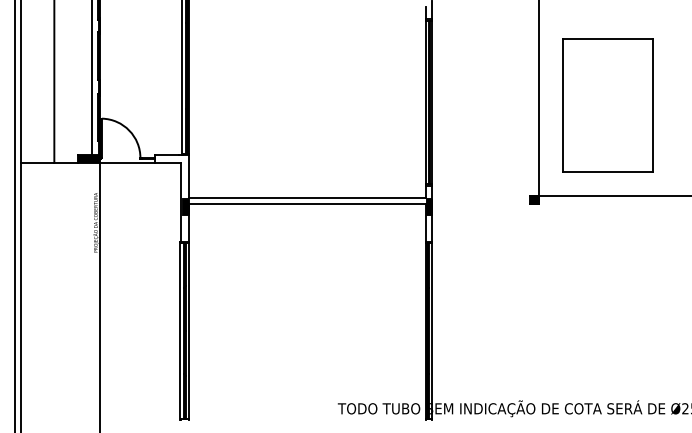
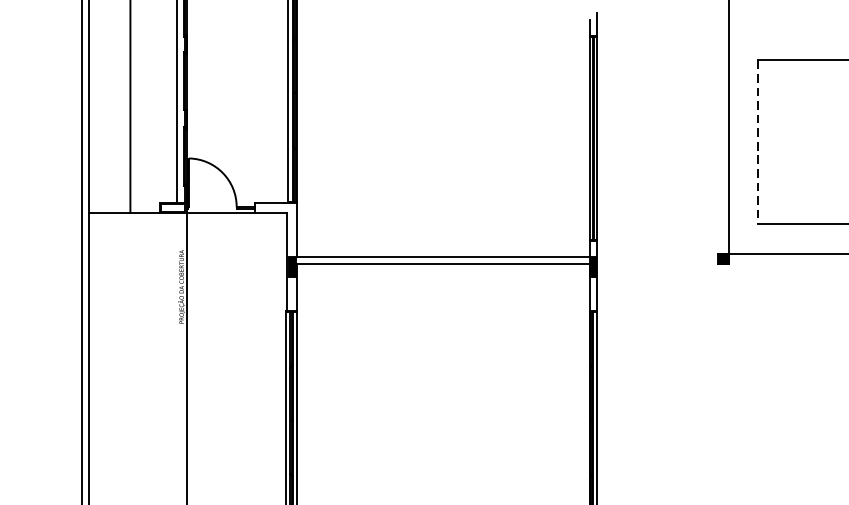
line: (562, 106) -> (757, 143), solid -> dashed
fill: (88, 158) -> (172, 207), removed

